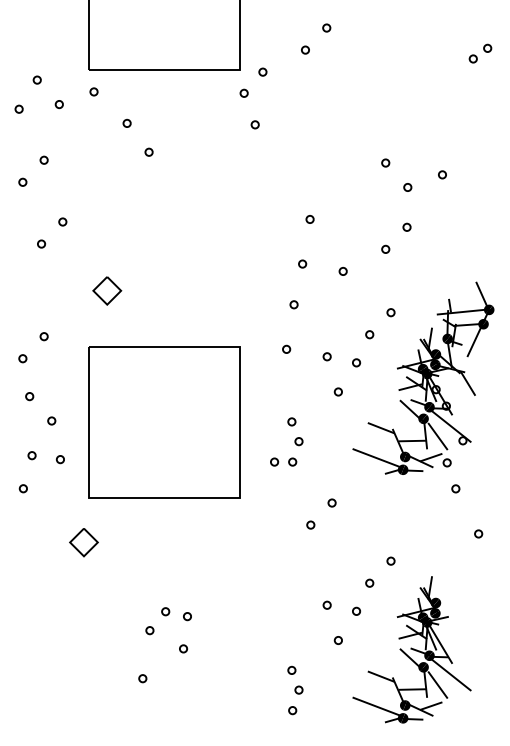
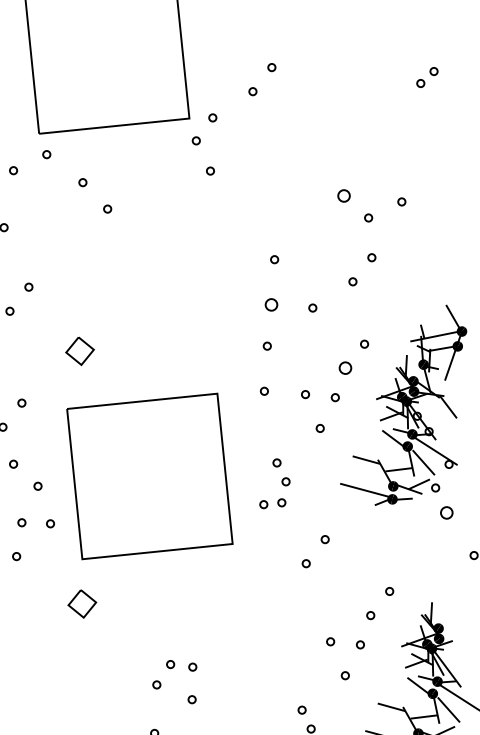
circle: (385, 162) -> (343, 195), size x1.6
circle: (302, 263) -> (271, 304), size x1.6
circle: (369, 334) -> (345, 368), size x1.6
circle: (455, 488) -> (446, 512), size x1.6

